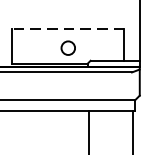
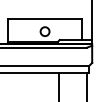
line: (68, 28) -> (45, 18), dashed -> solid

